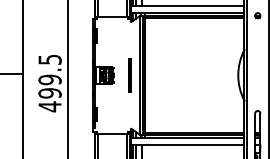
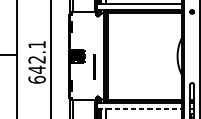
line: (129, 75) -> (94, 66), moved
text: (49, 83) -> (36, 62), 499.5 -> 642.1
line: (188, 145) -> (140, 108), solid -> dashed

